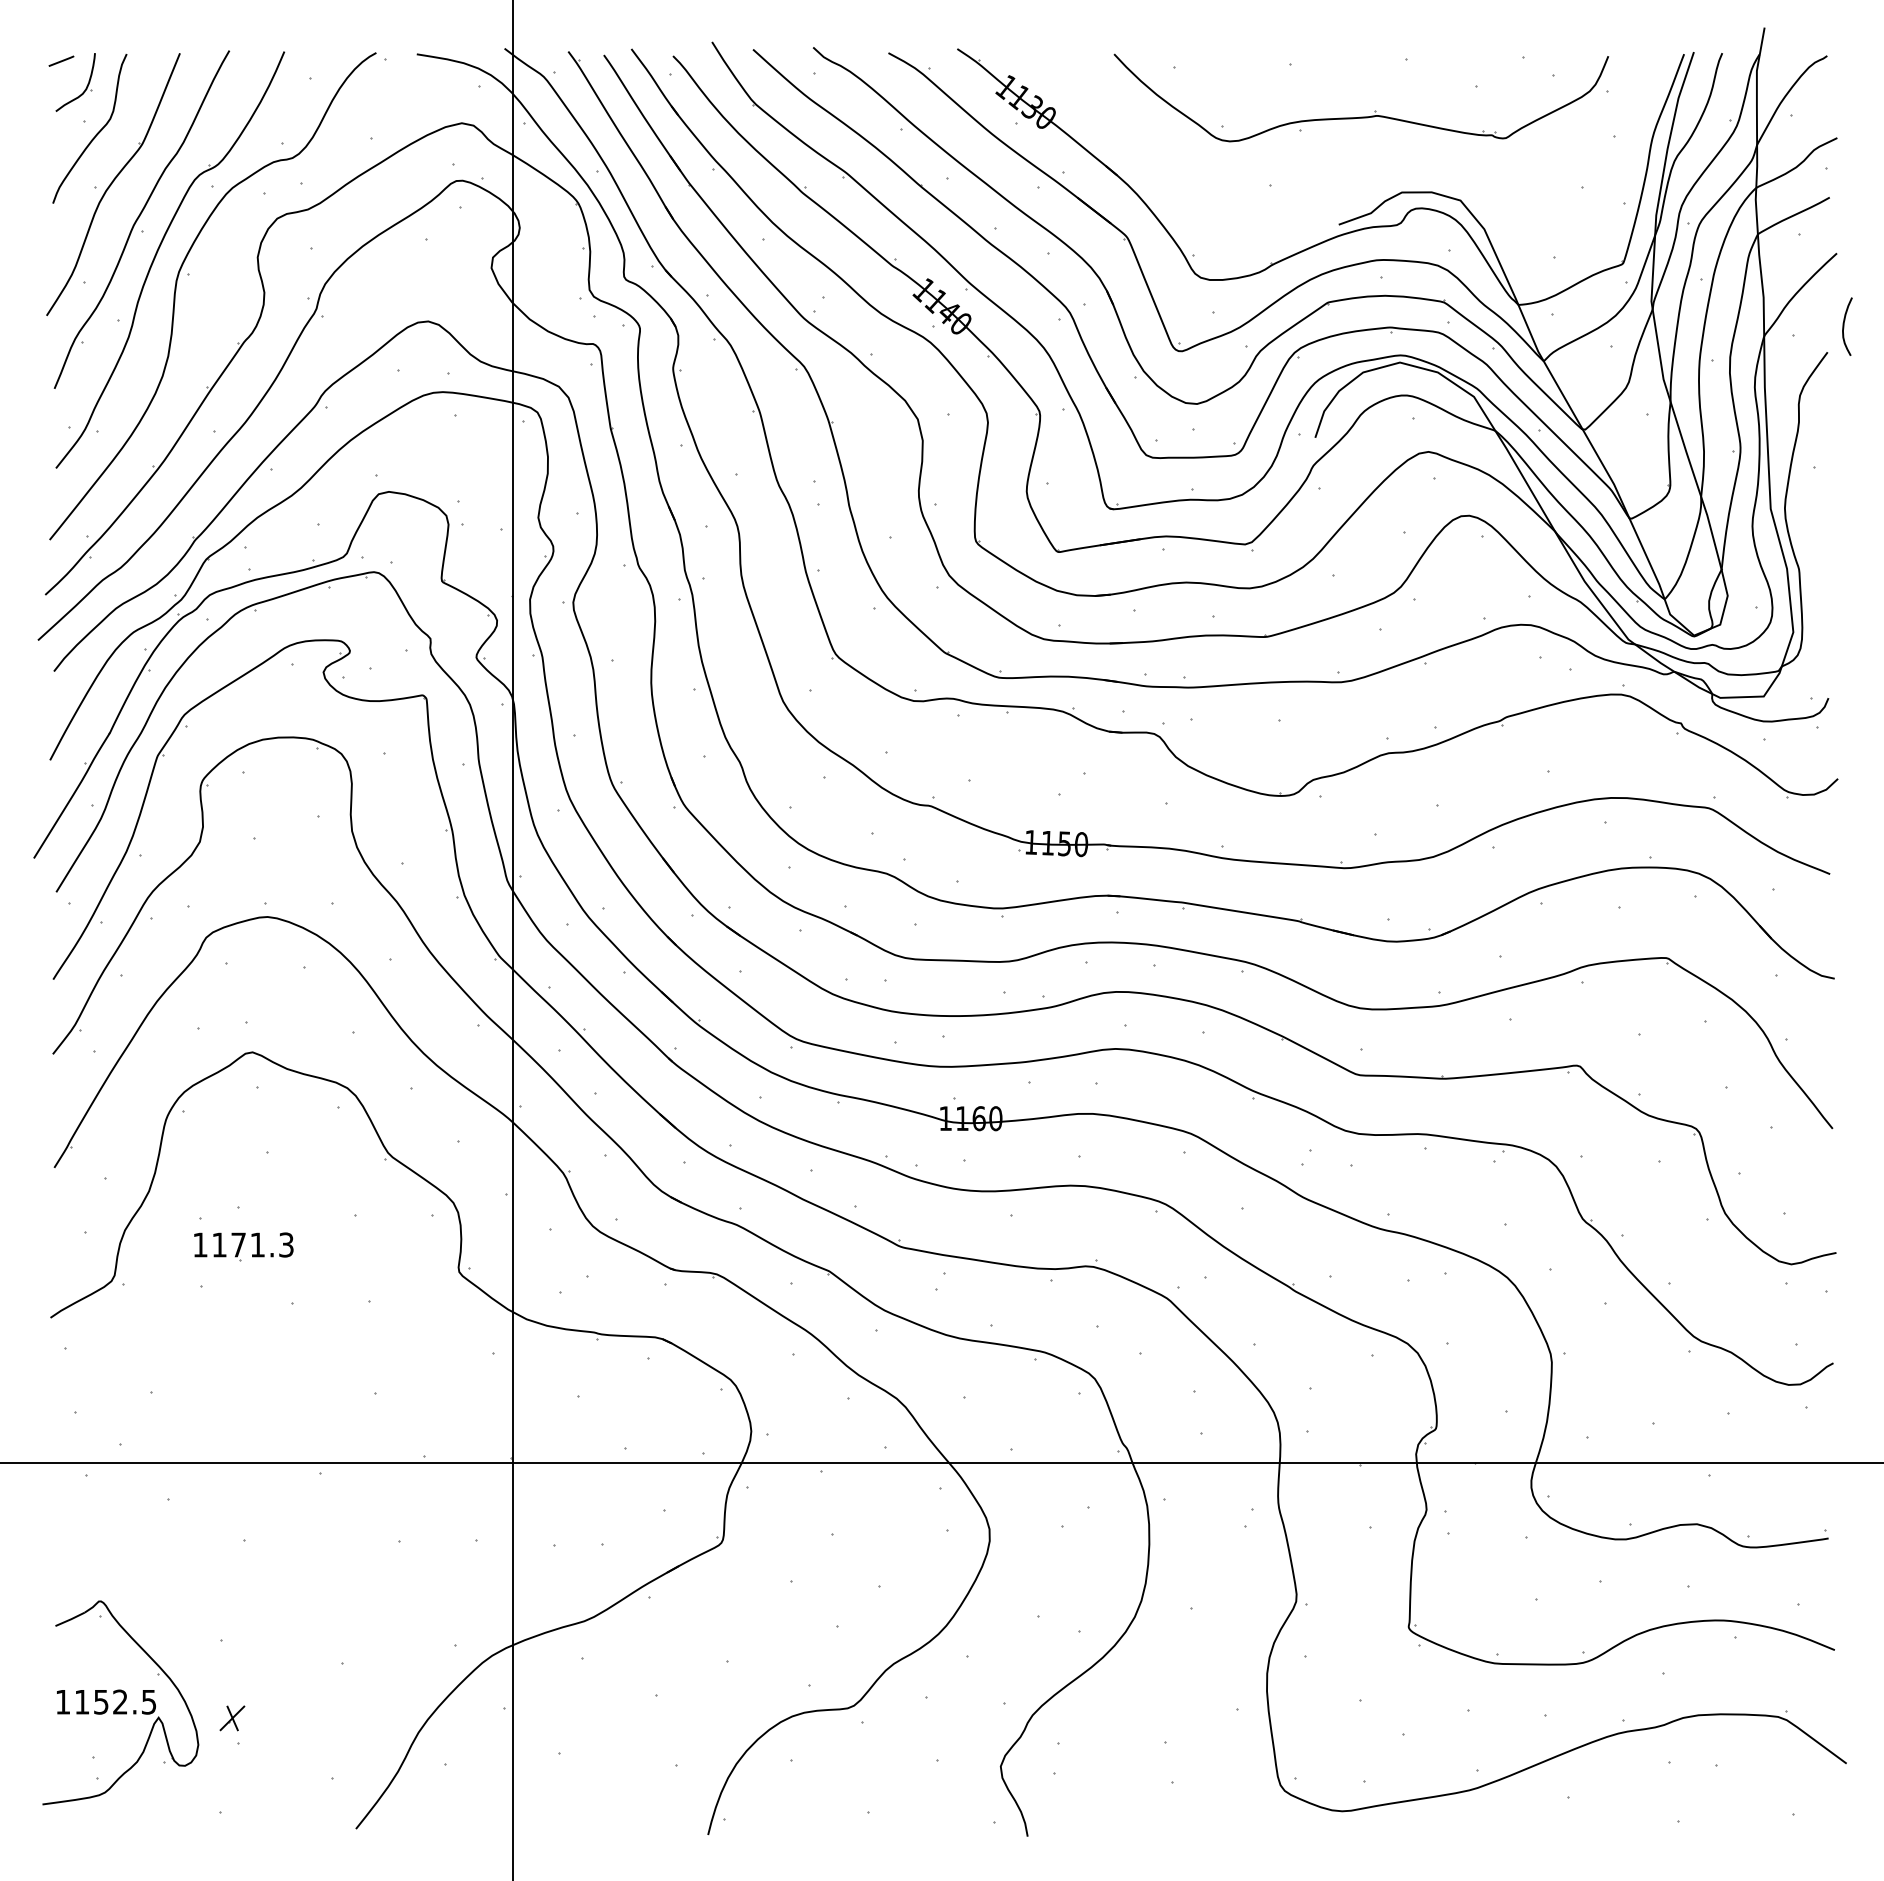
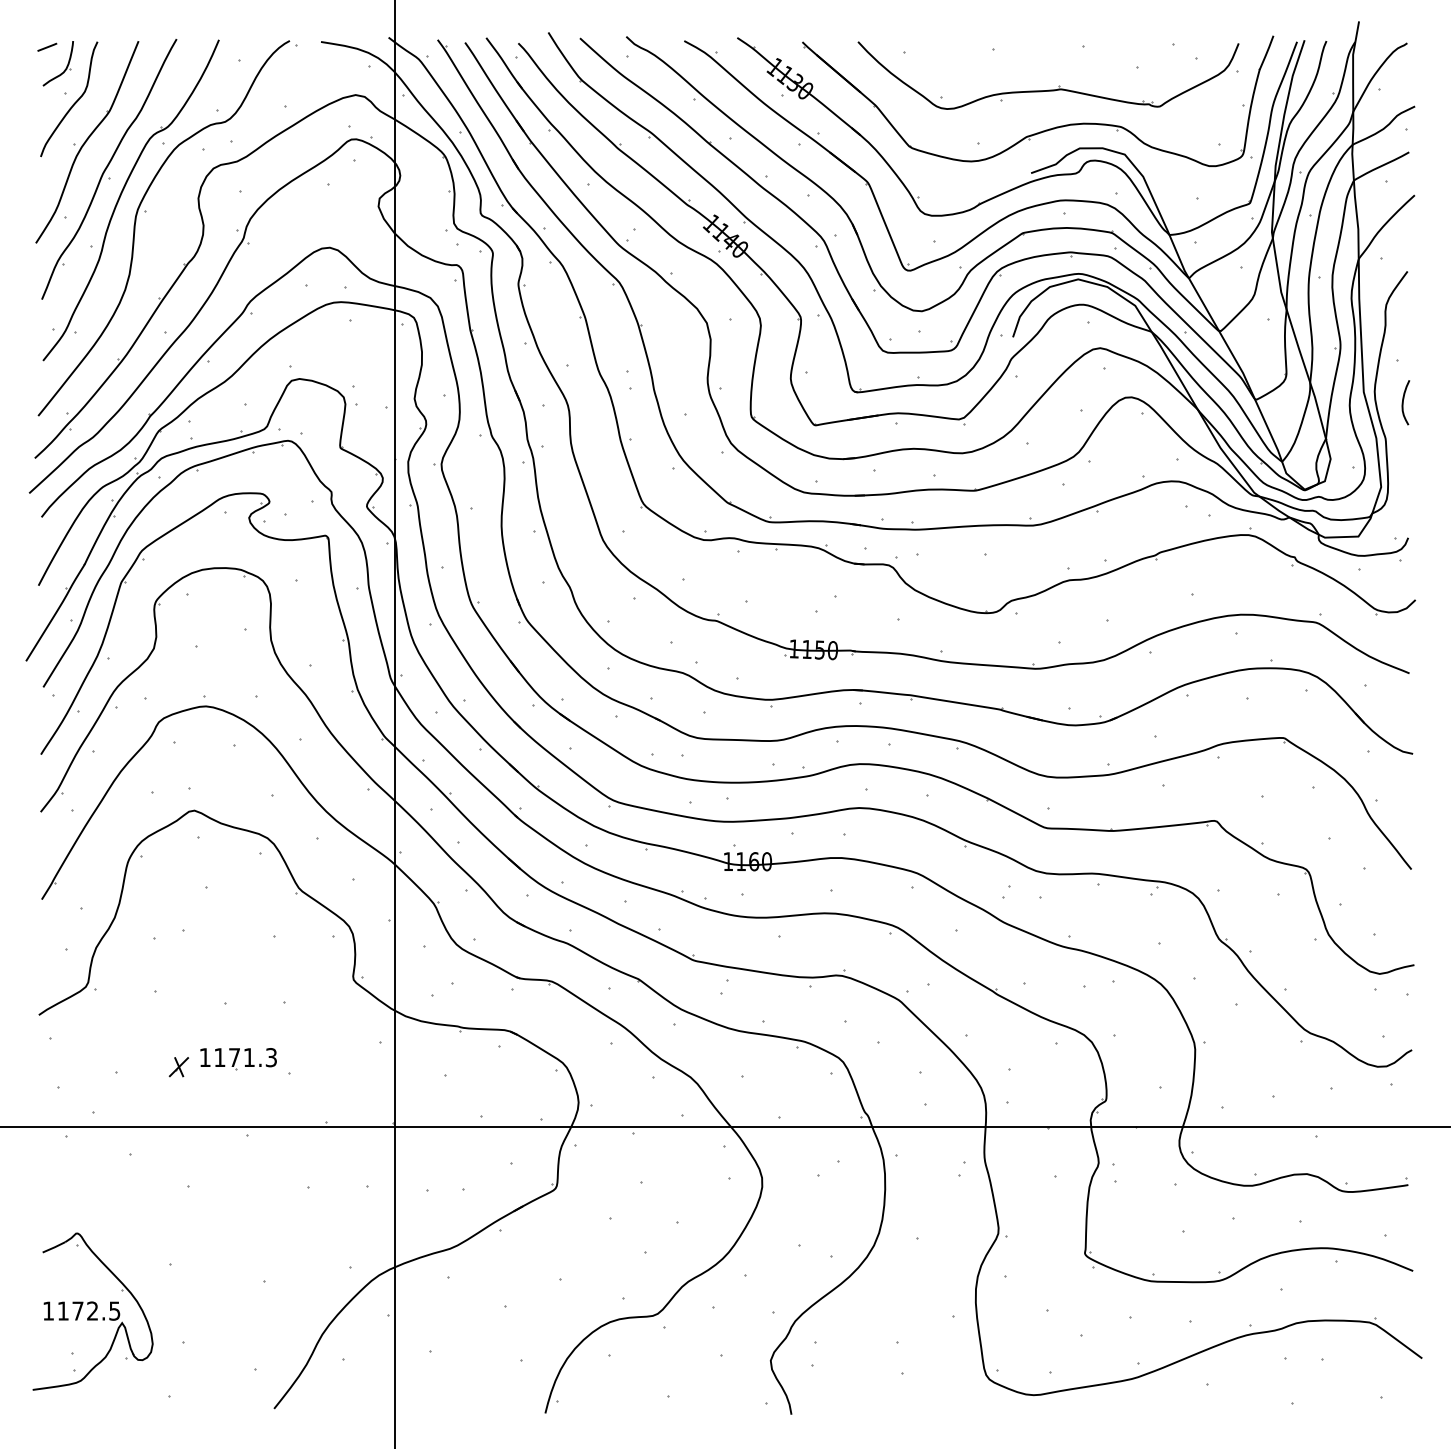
part: (1357, 168) -> (1045, 129), added
curve: (1844, 326) -> (1403, 402), moved
part: (243, 1246) -> (238, 1058), moved
text: (101, 1702) -> (78, 1311), 1152.5 -> 1172.5
part: (232, 1718) -> (179, 1067), moved

